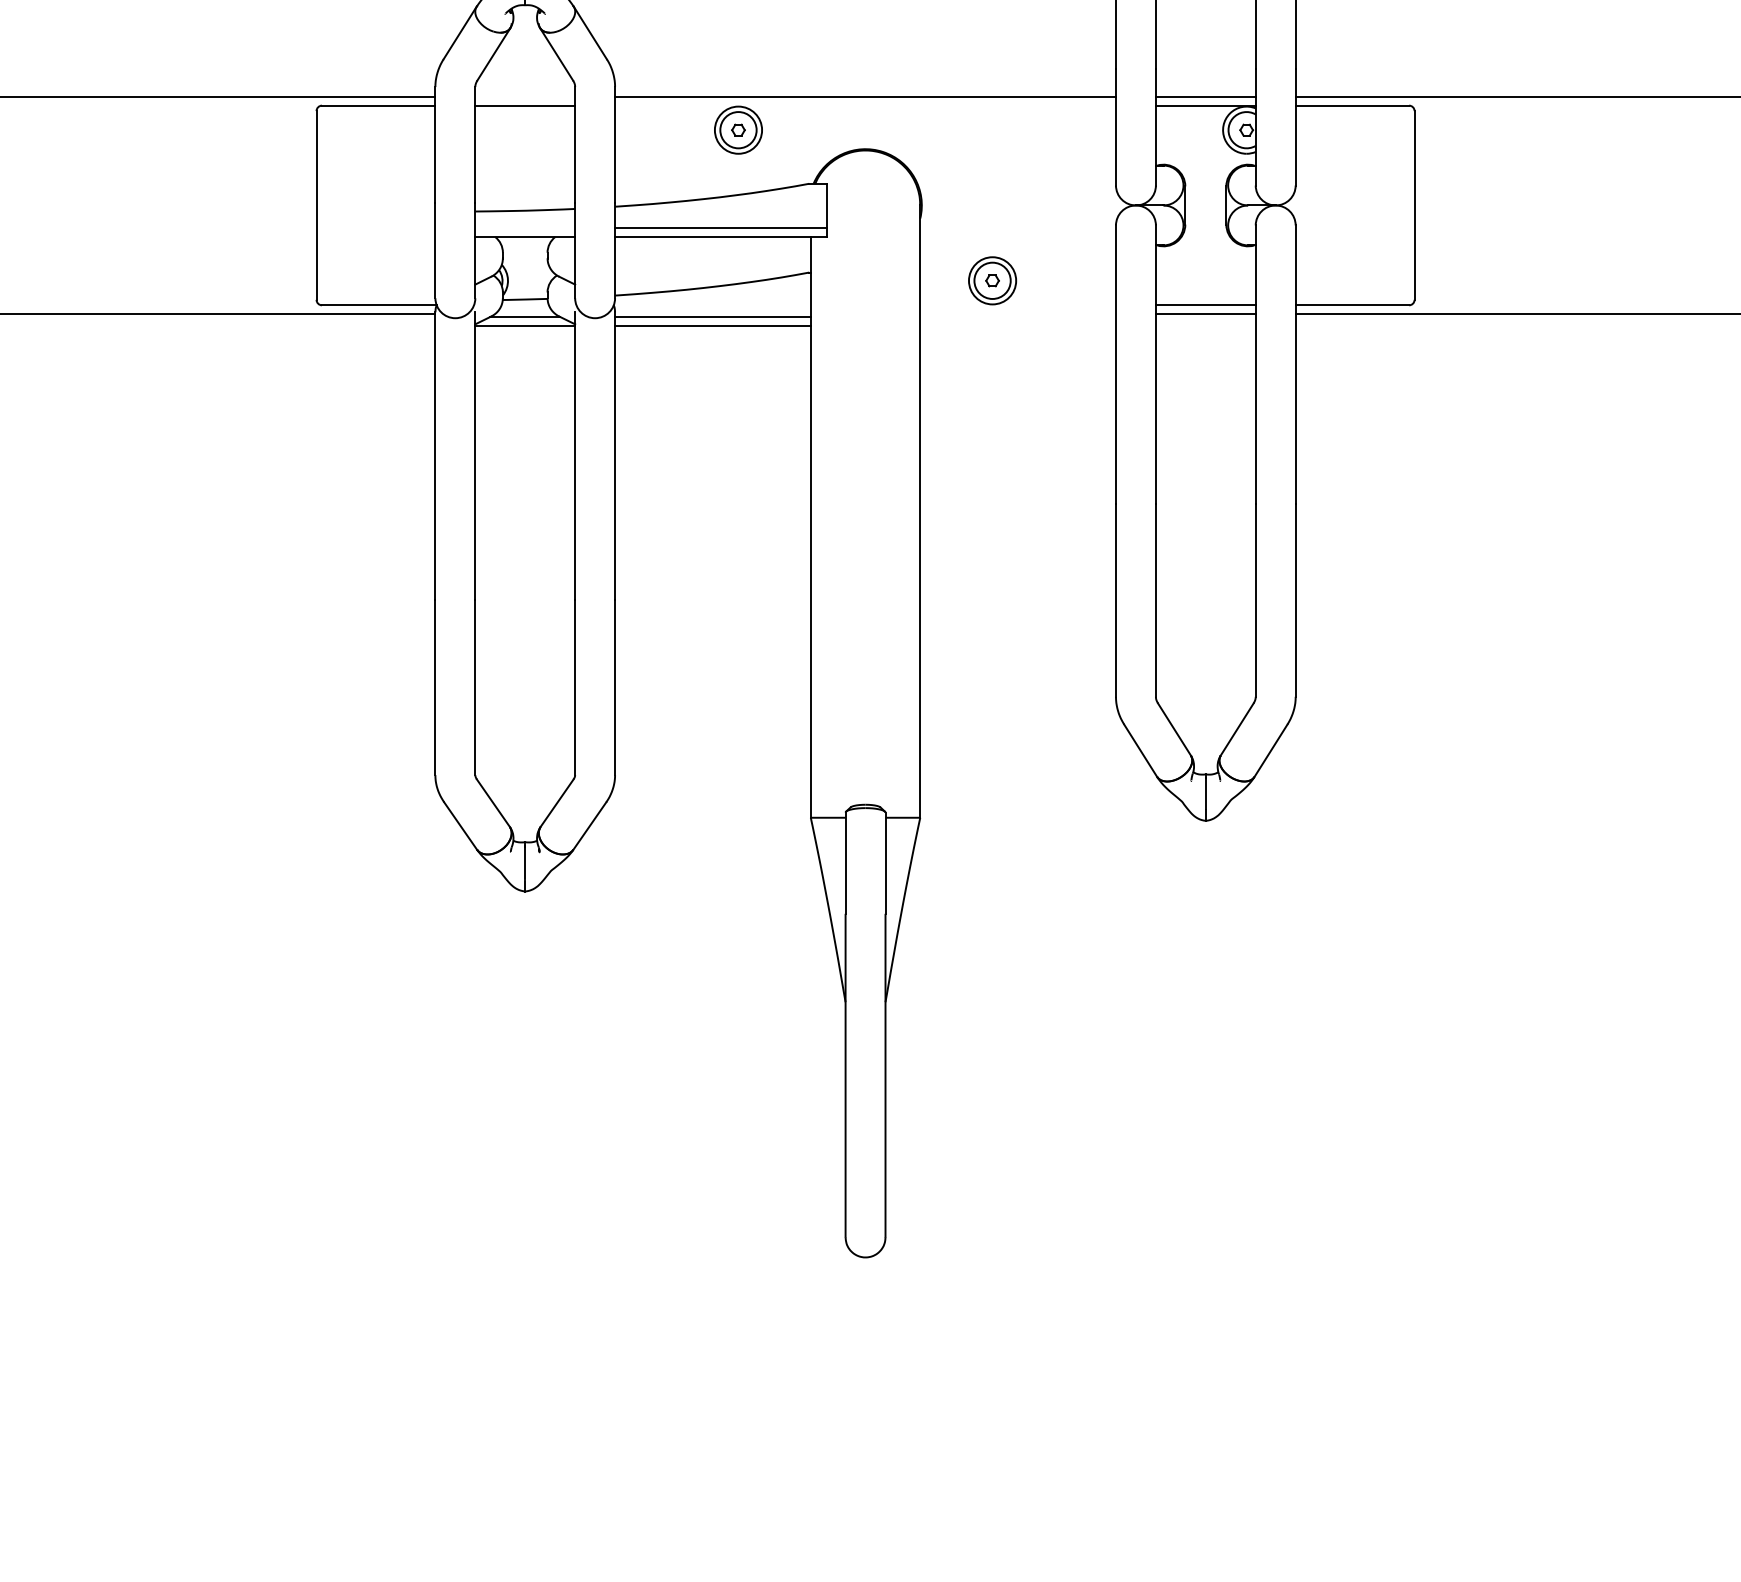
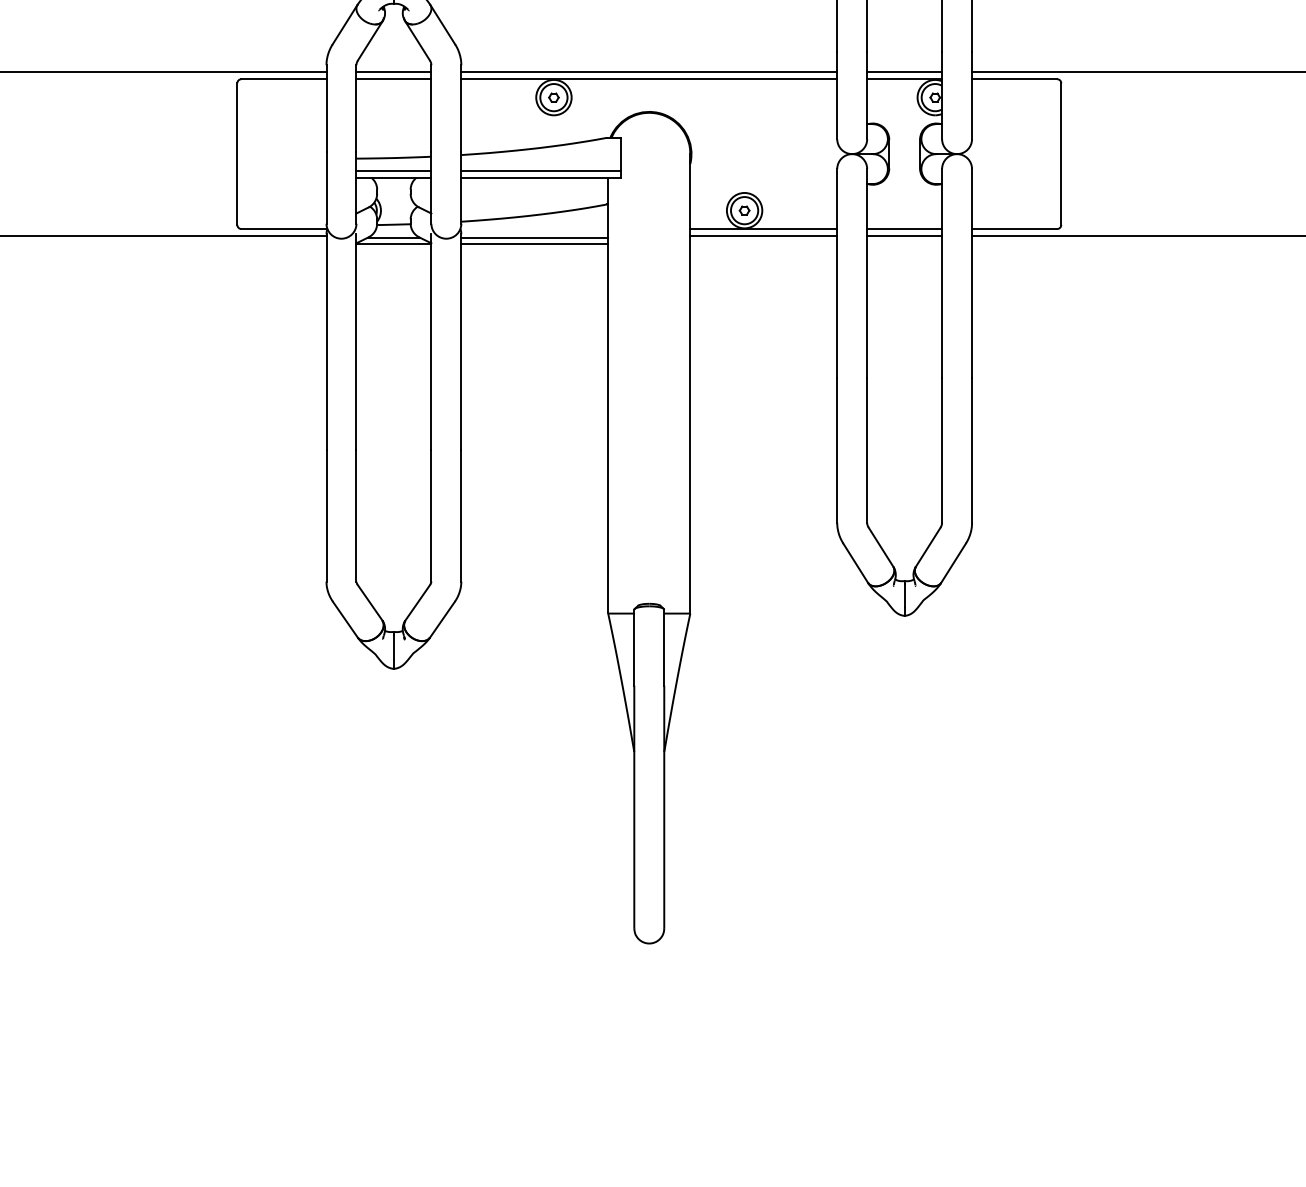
line: (525, 96) -> (394, 72), added
line: (865, 105) -> (649, 79), added
line: (525, 228) -> (394, 171), added
line: (1018, 305) -> (764, 229), added
line: (1018, 314) -> (764, 235), added

